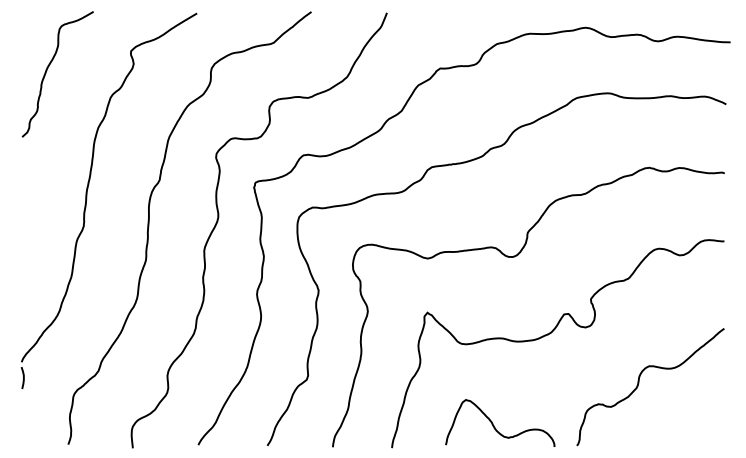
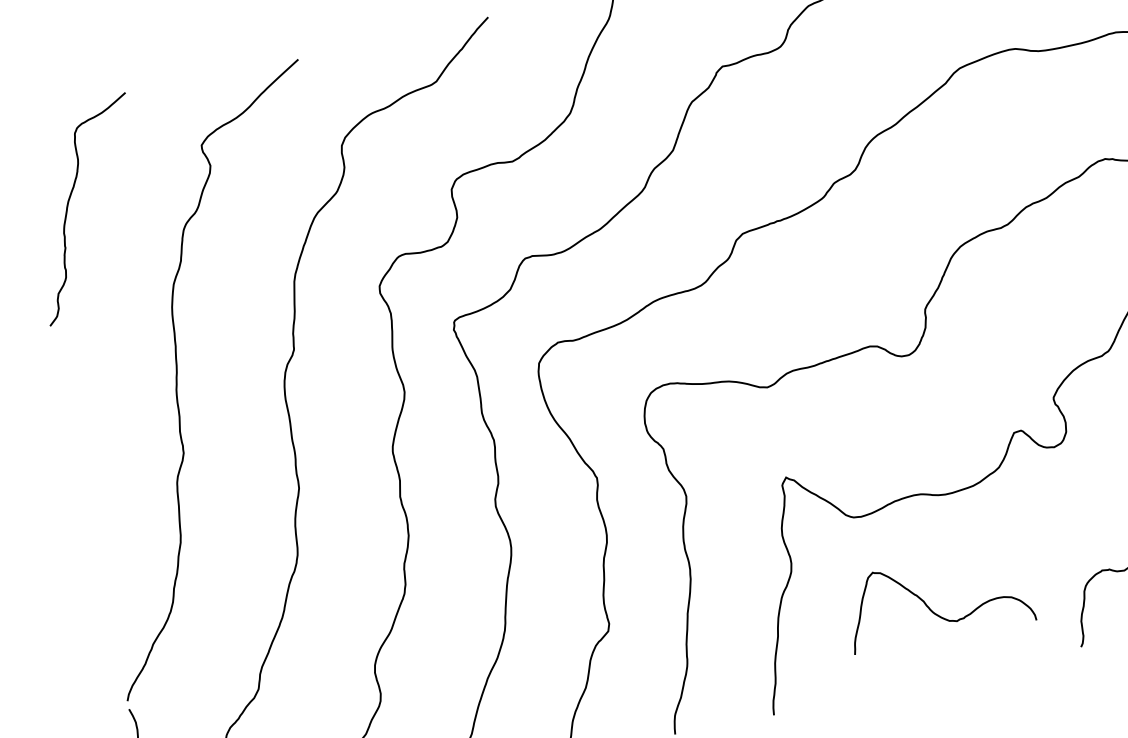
curve: (494, 425) -> (929, 605), moved

